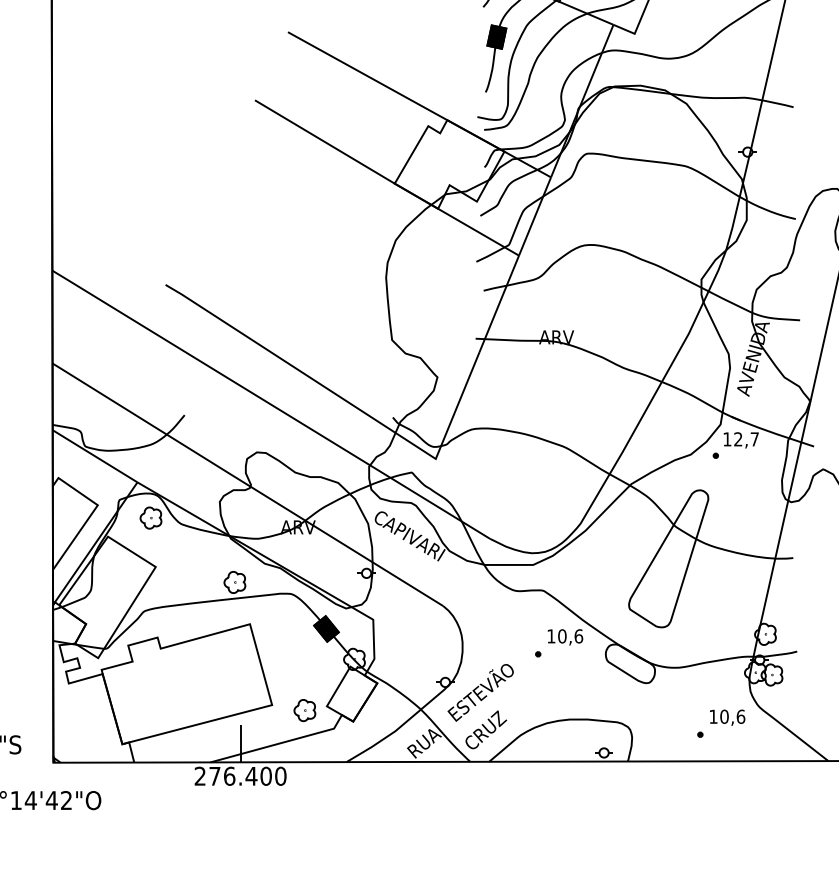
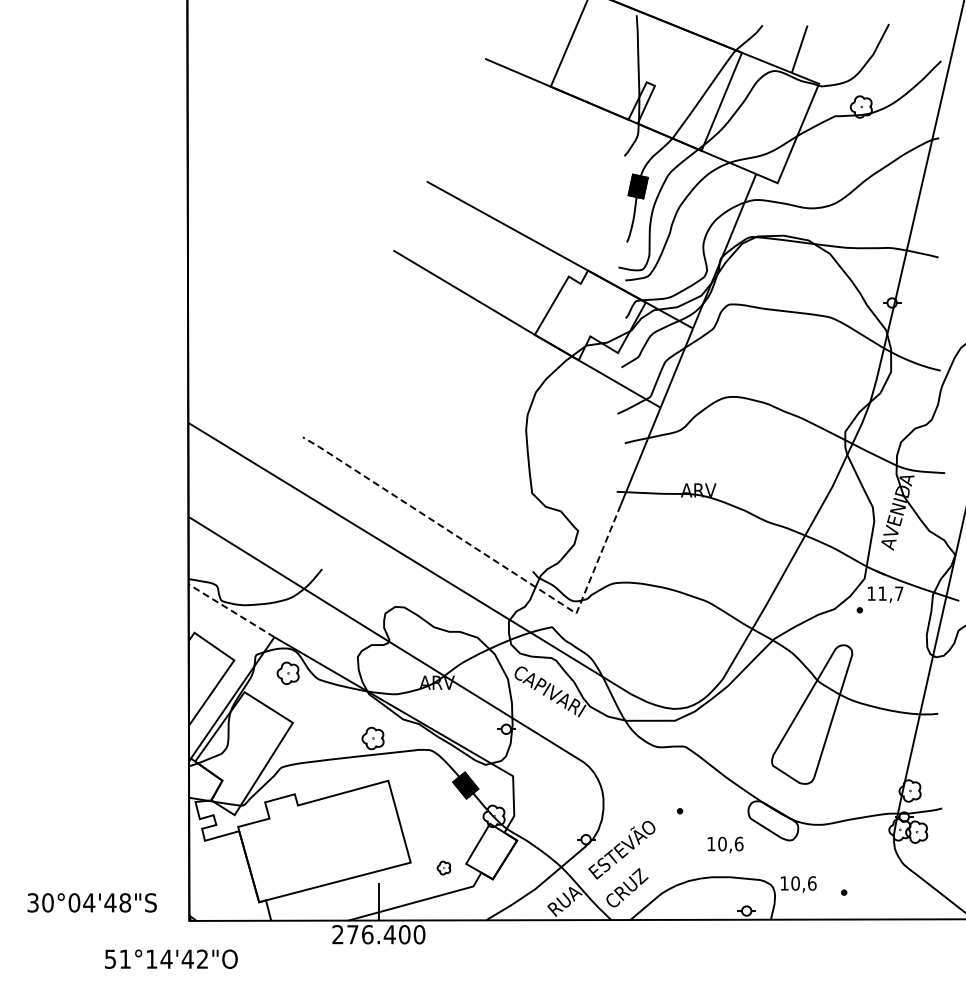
line: (348, 402) -> (488, 556), solid -> dashed
text: (738, 439) -> (882, 593), 12,7 -> 11,7
line: (95, 456) -> (231, 610), solid -> dashed
text: (565, 636) -> (725, 844), moved
part: (304, 709) -> (443, 867), size x0.6
text: (727, 717) -> (798, 884), moved

